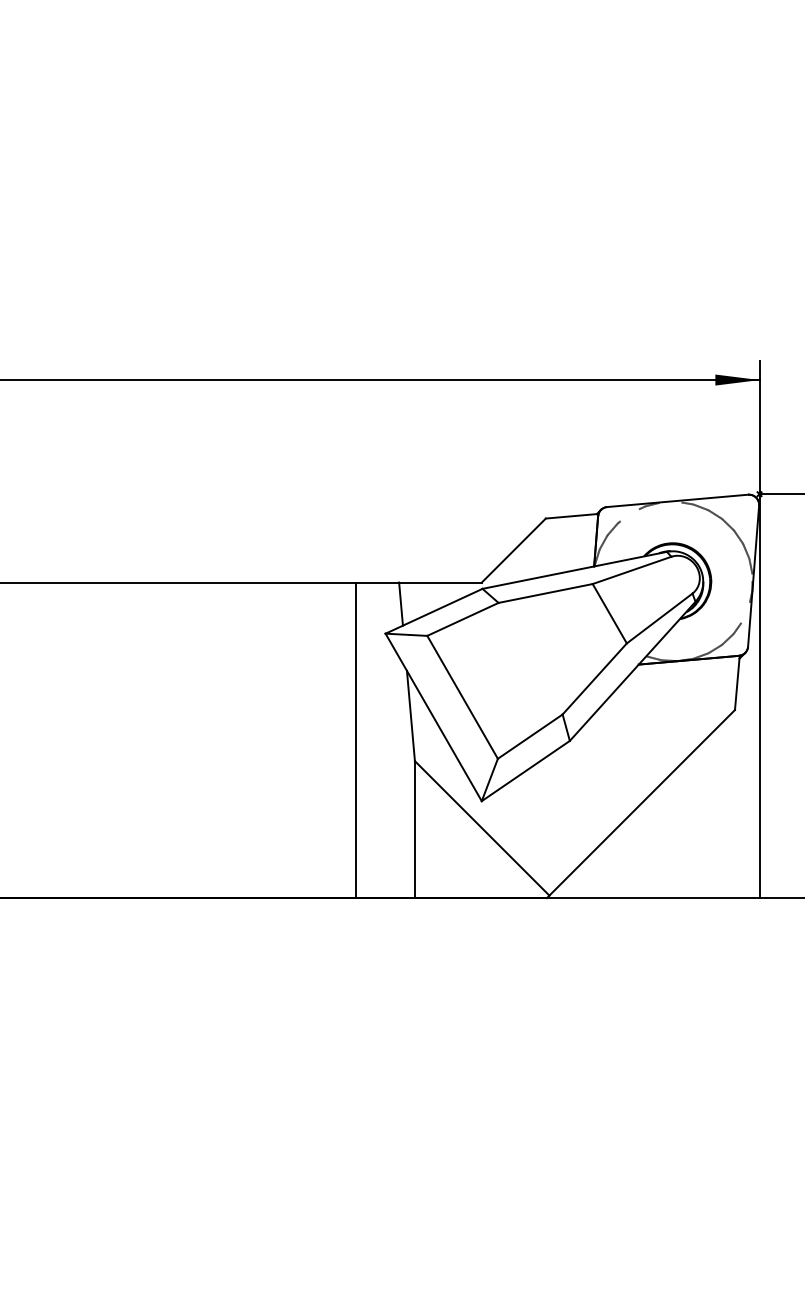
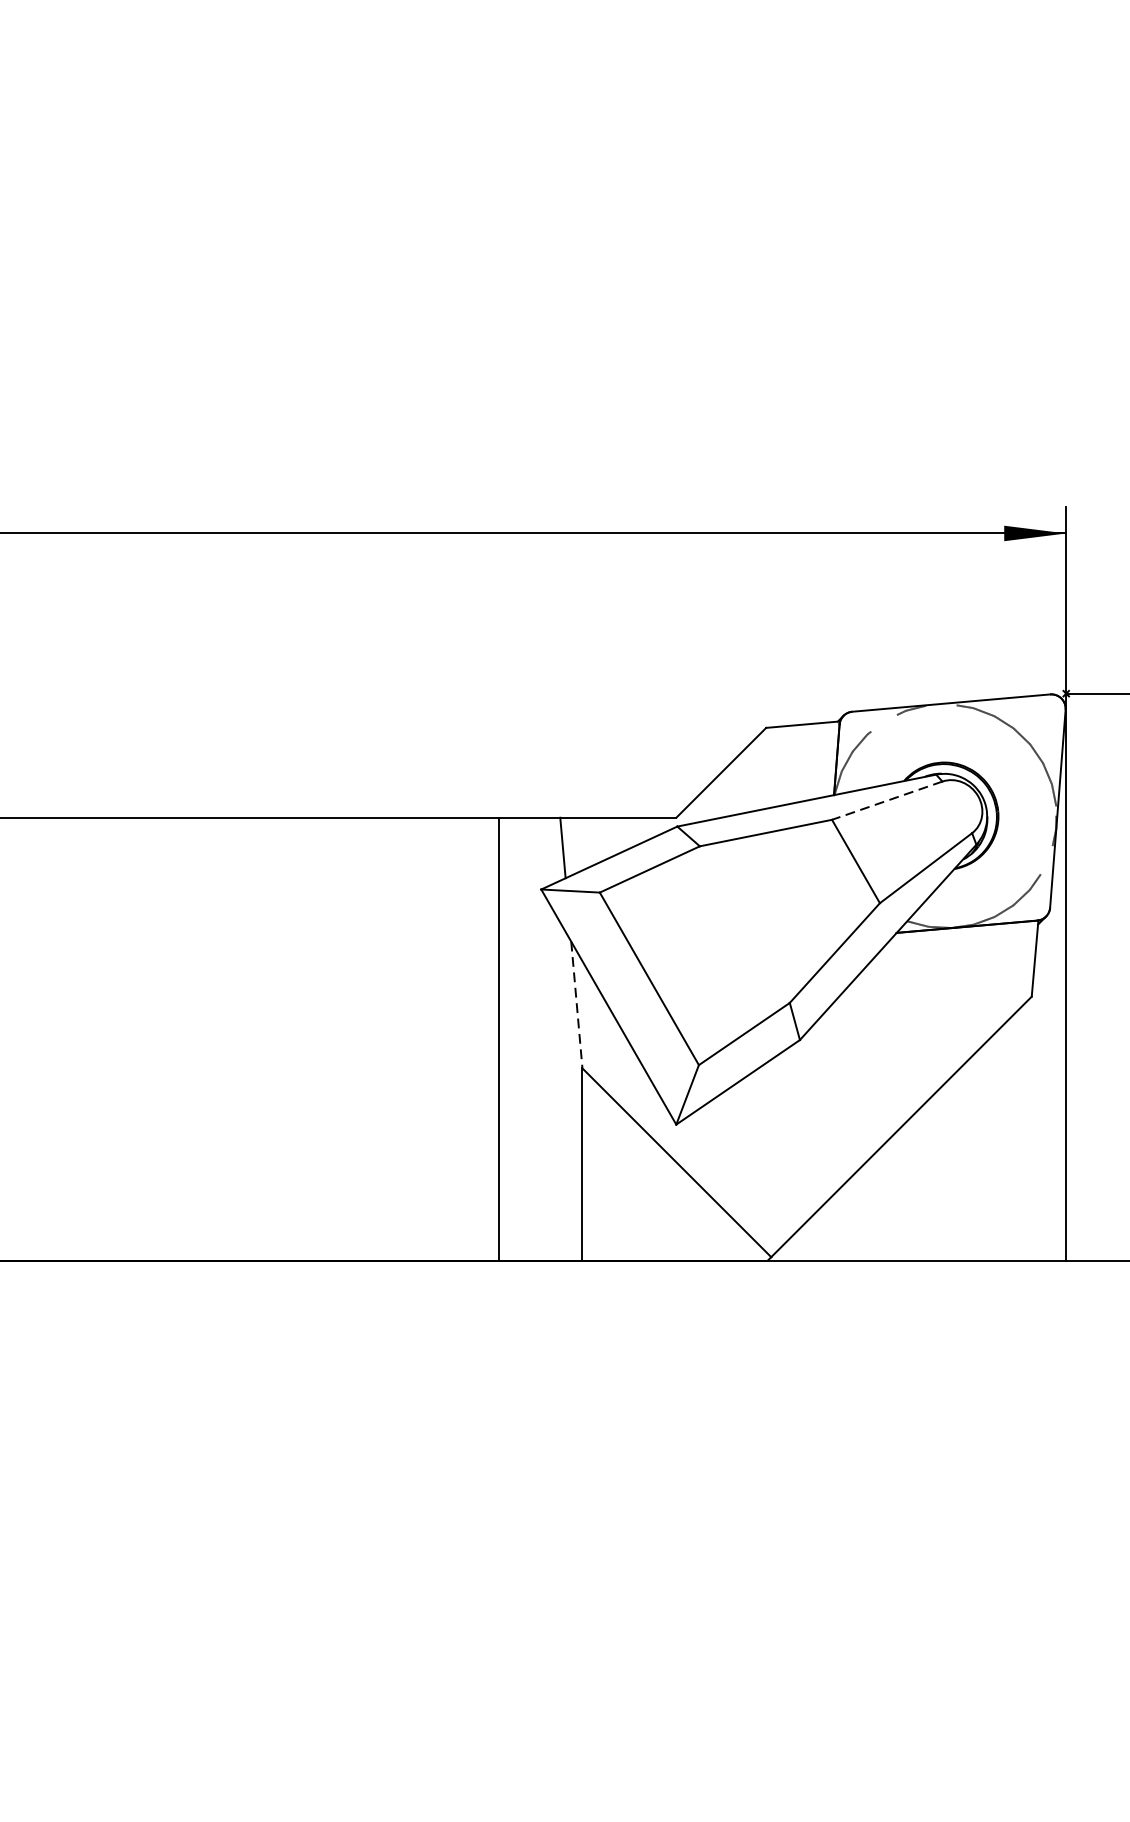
line: (632, 570) -> (887, 800), solid -> dashed
line: (410, 716) -> (576, 1005), solid -> dashed

